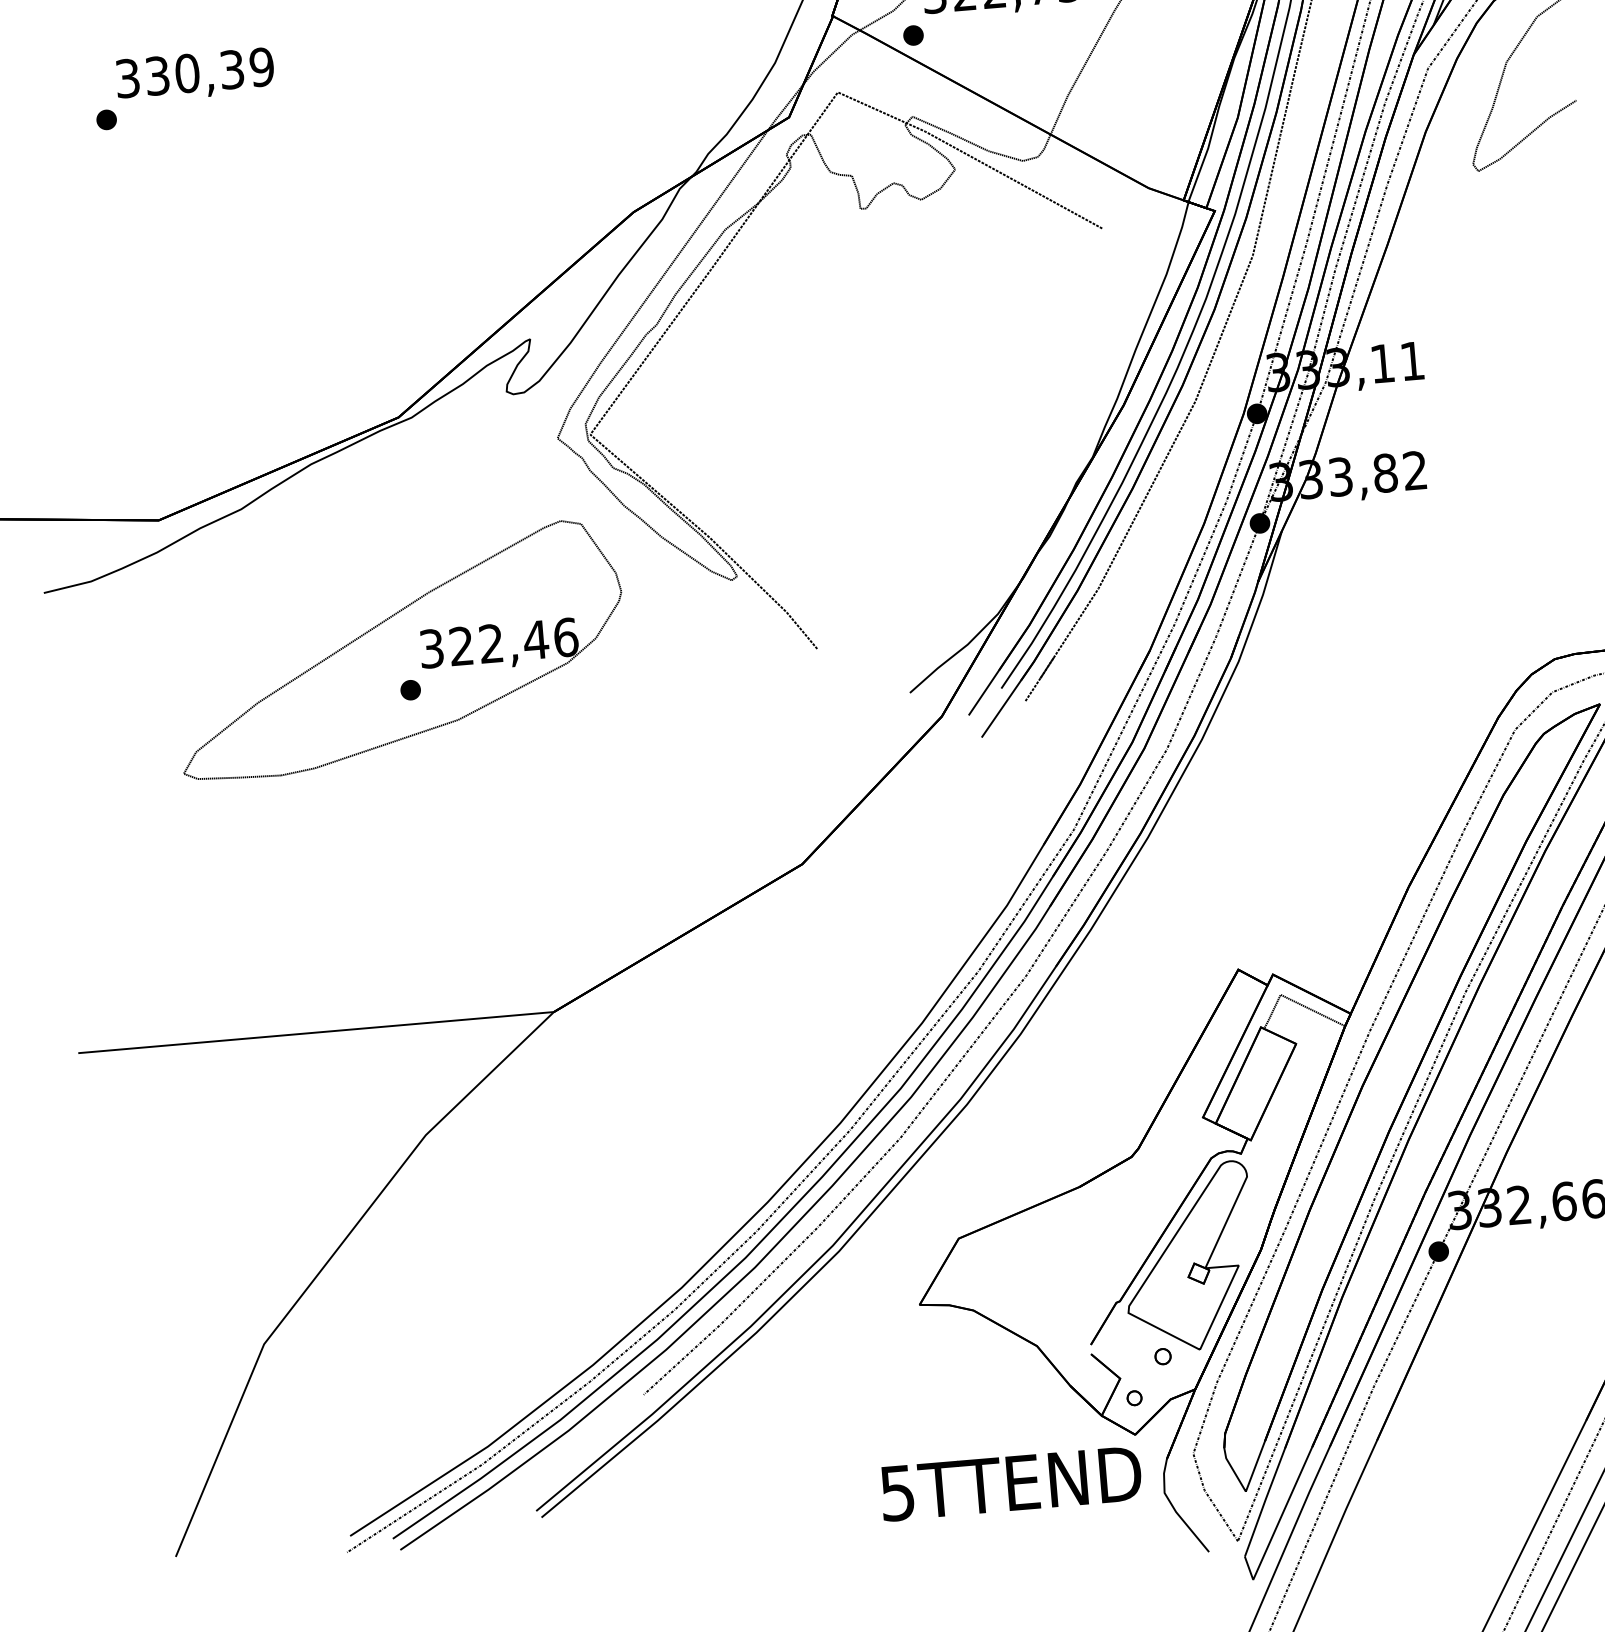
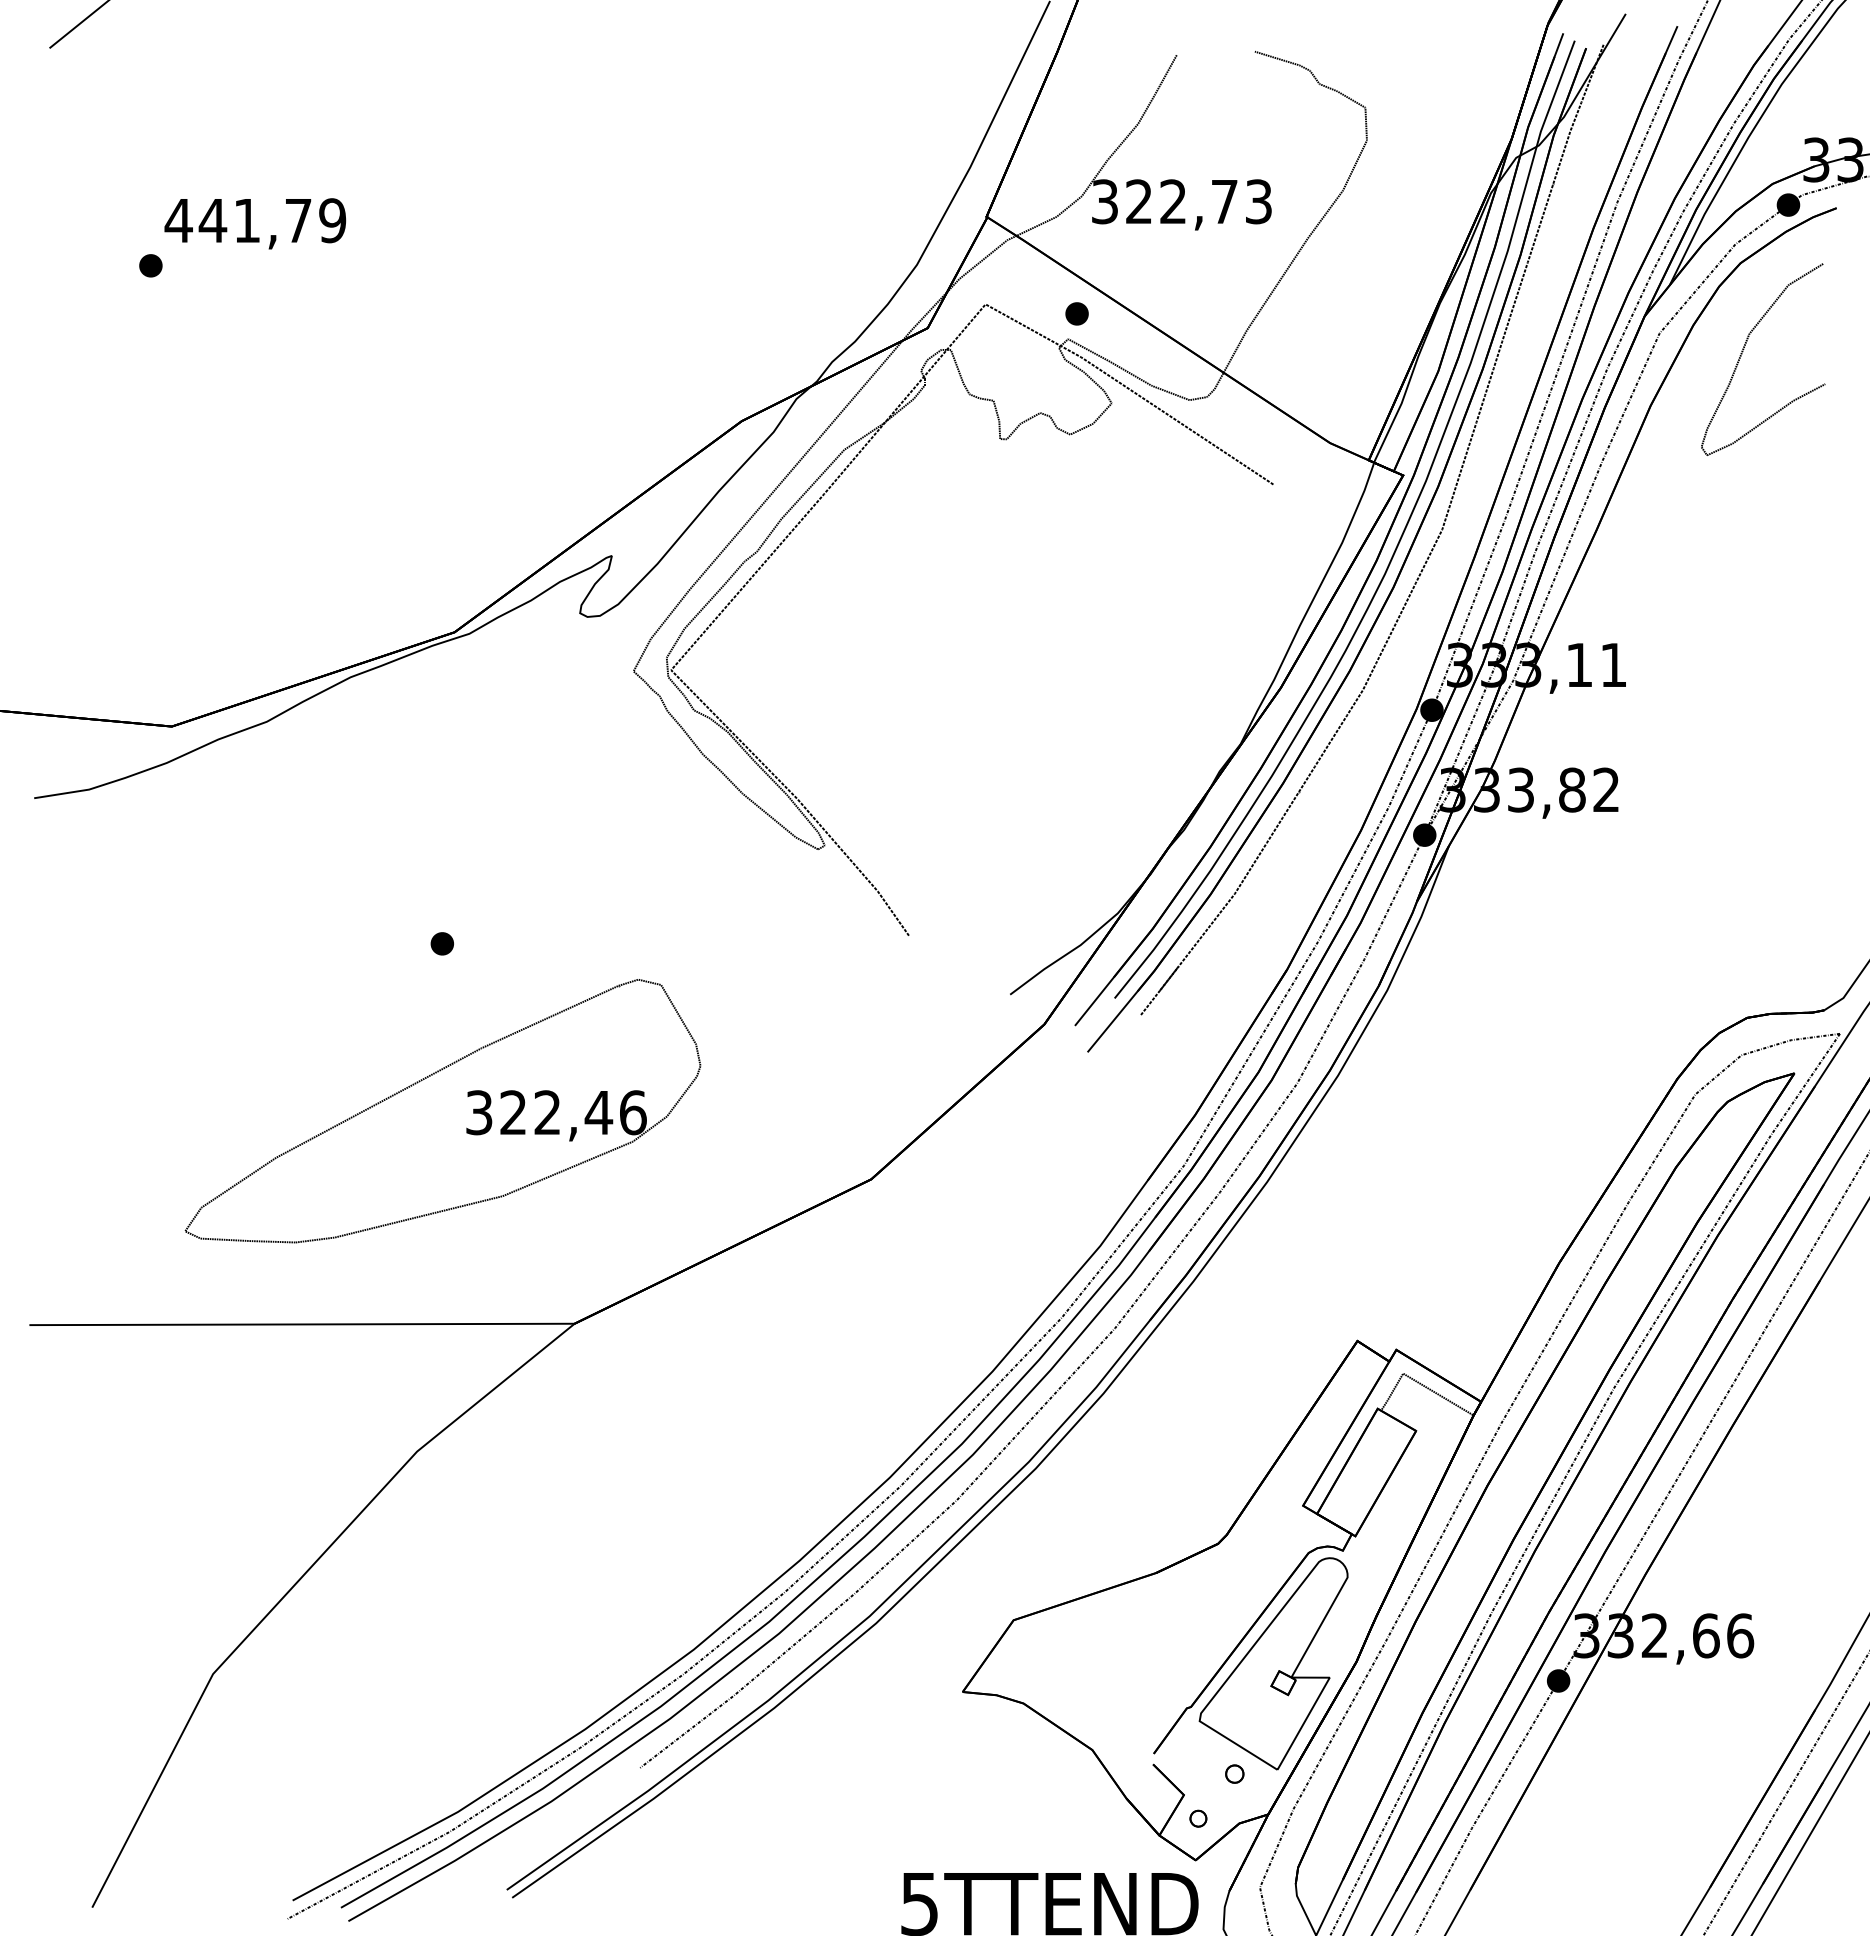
part: (912, 35) -> (1076, 313), moved
text: (178, 74) -> (237, 220), 330,39 -> 441,79
part: (399, 650) -> (442, 1111), moved

